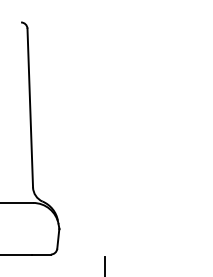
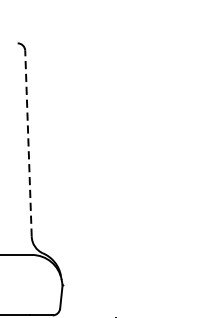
line: (30, 107) -> (28, 143), solid -> dashed

